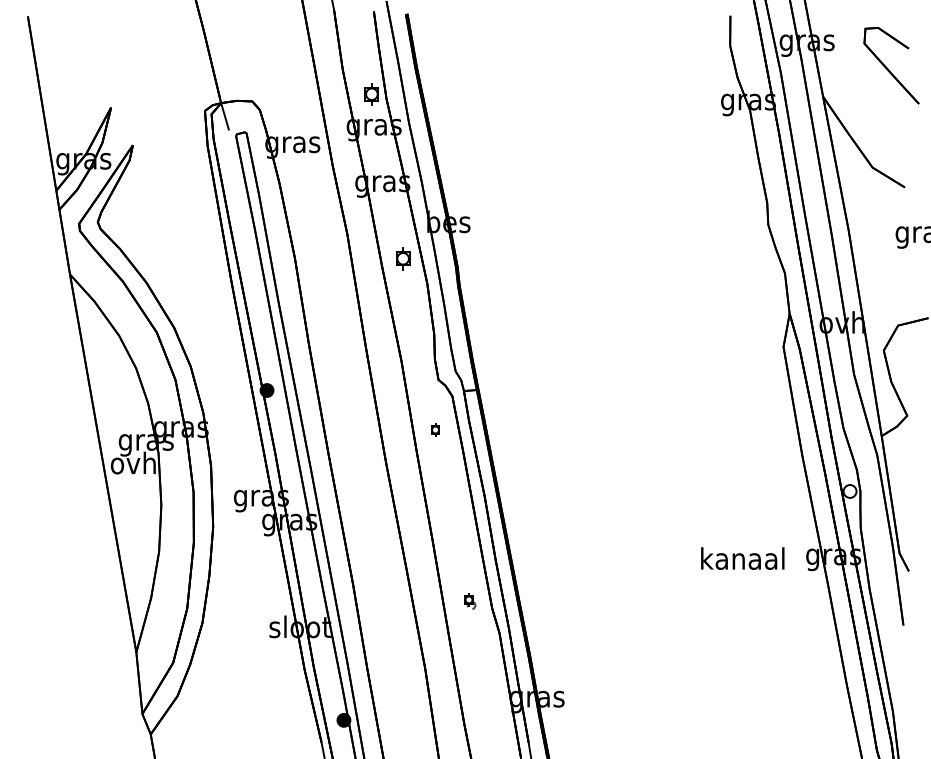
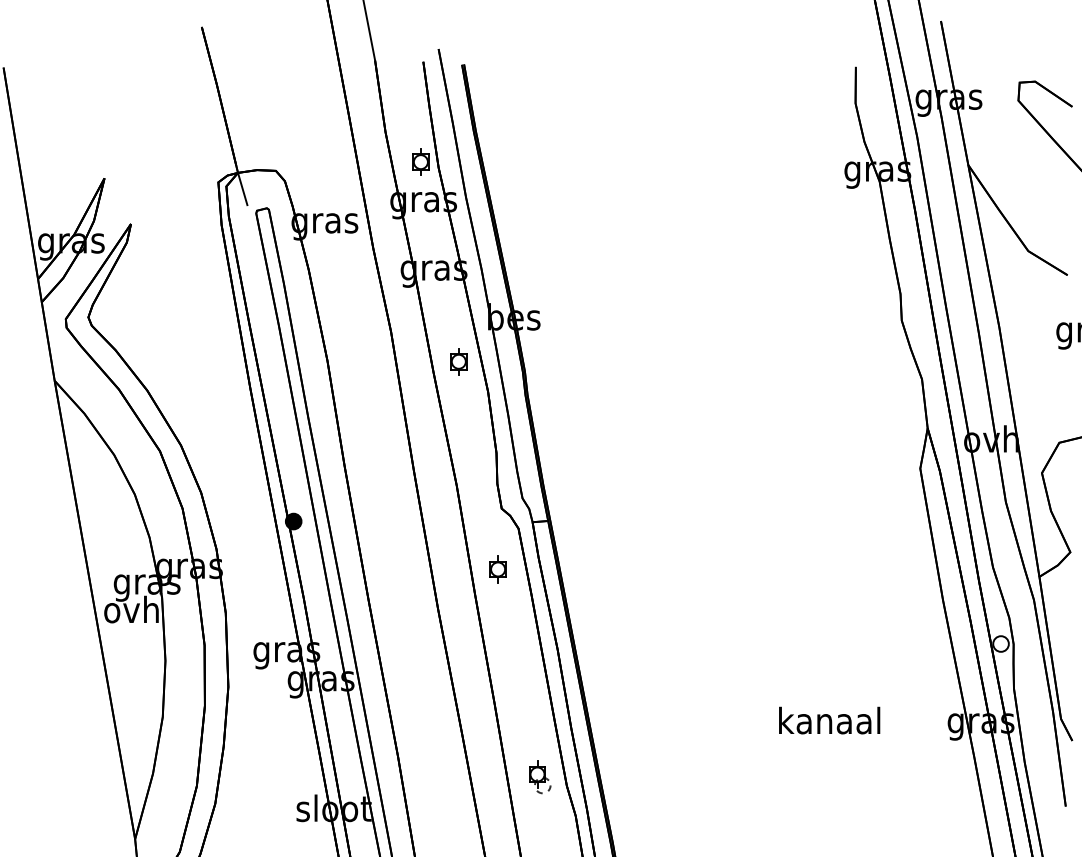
part: (435, 429) -> (498, 568), size x1.67
text: (742, 558) -> (829, 720), moved
part: (470, 601) -> (540, 777), size x1.67

